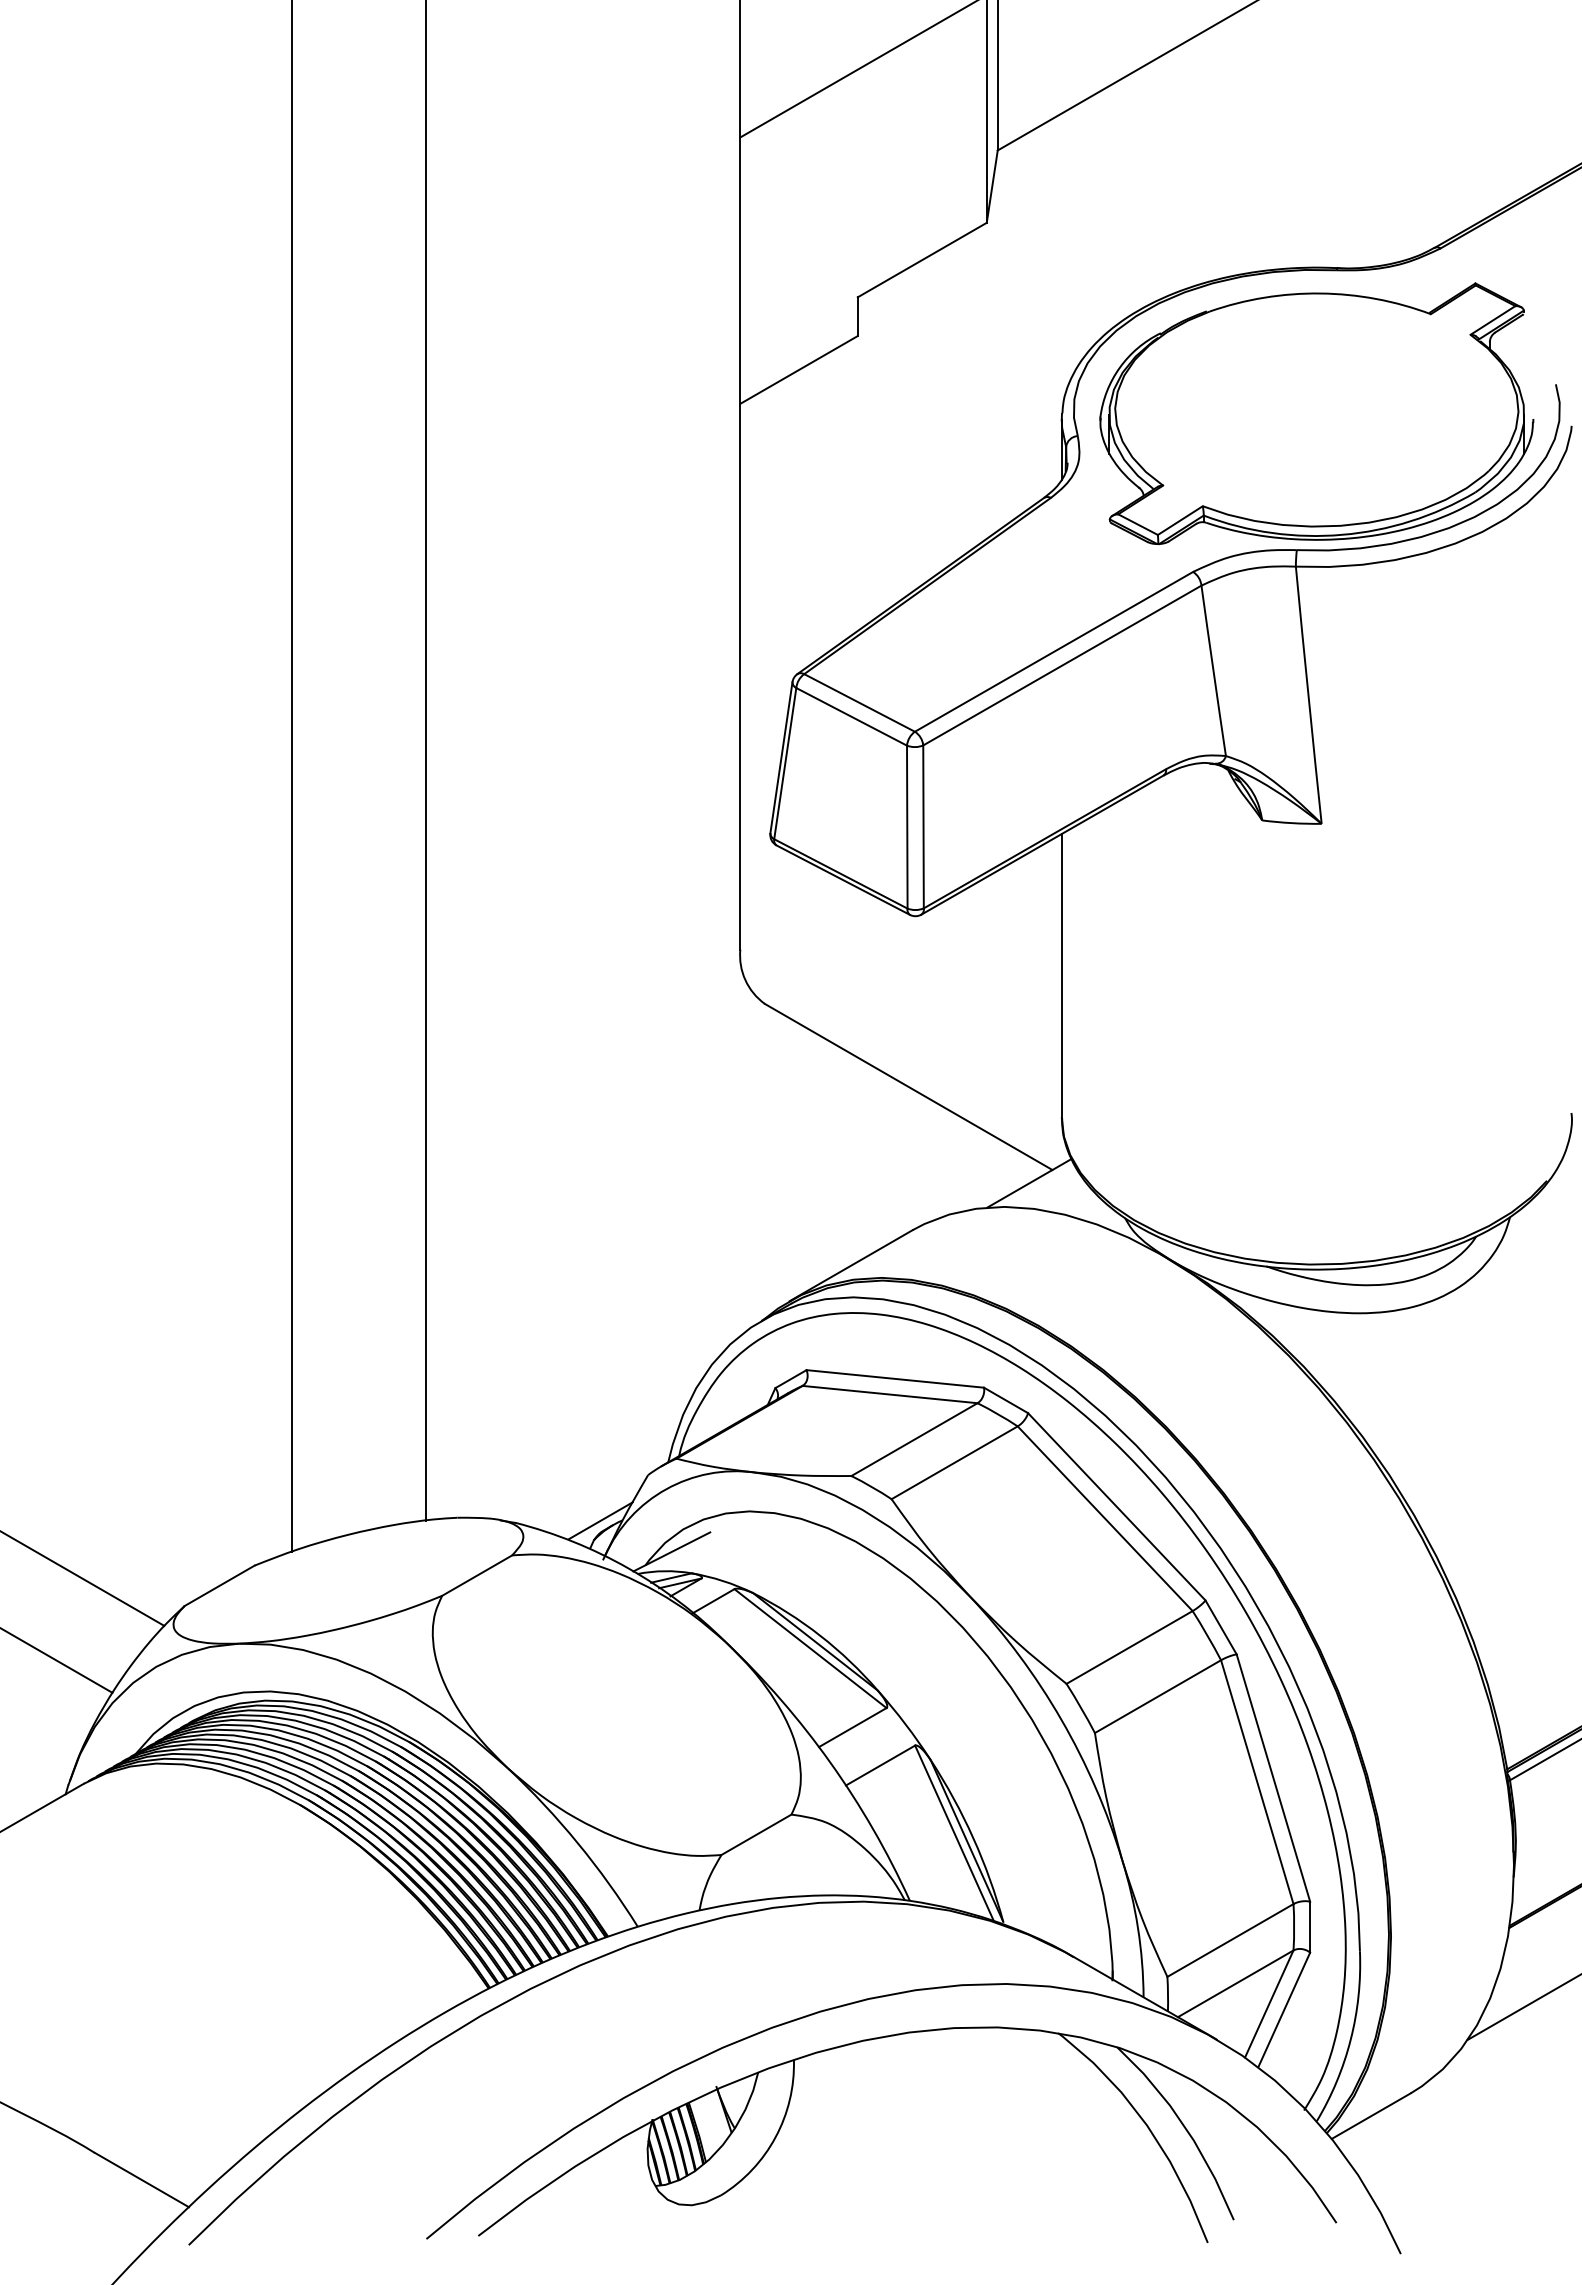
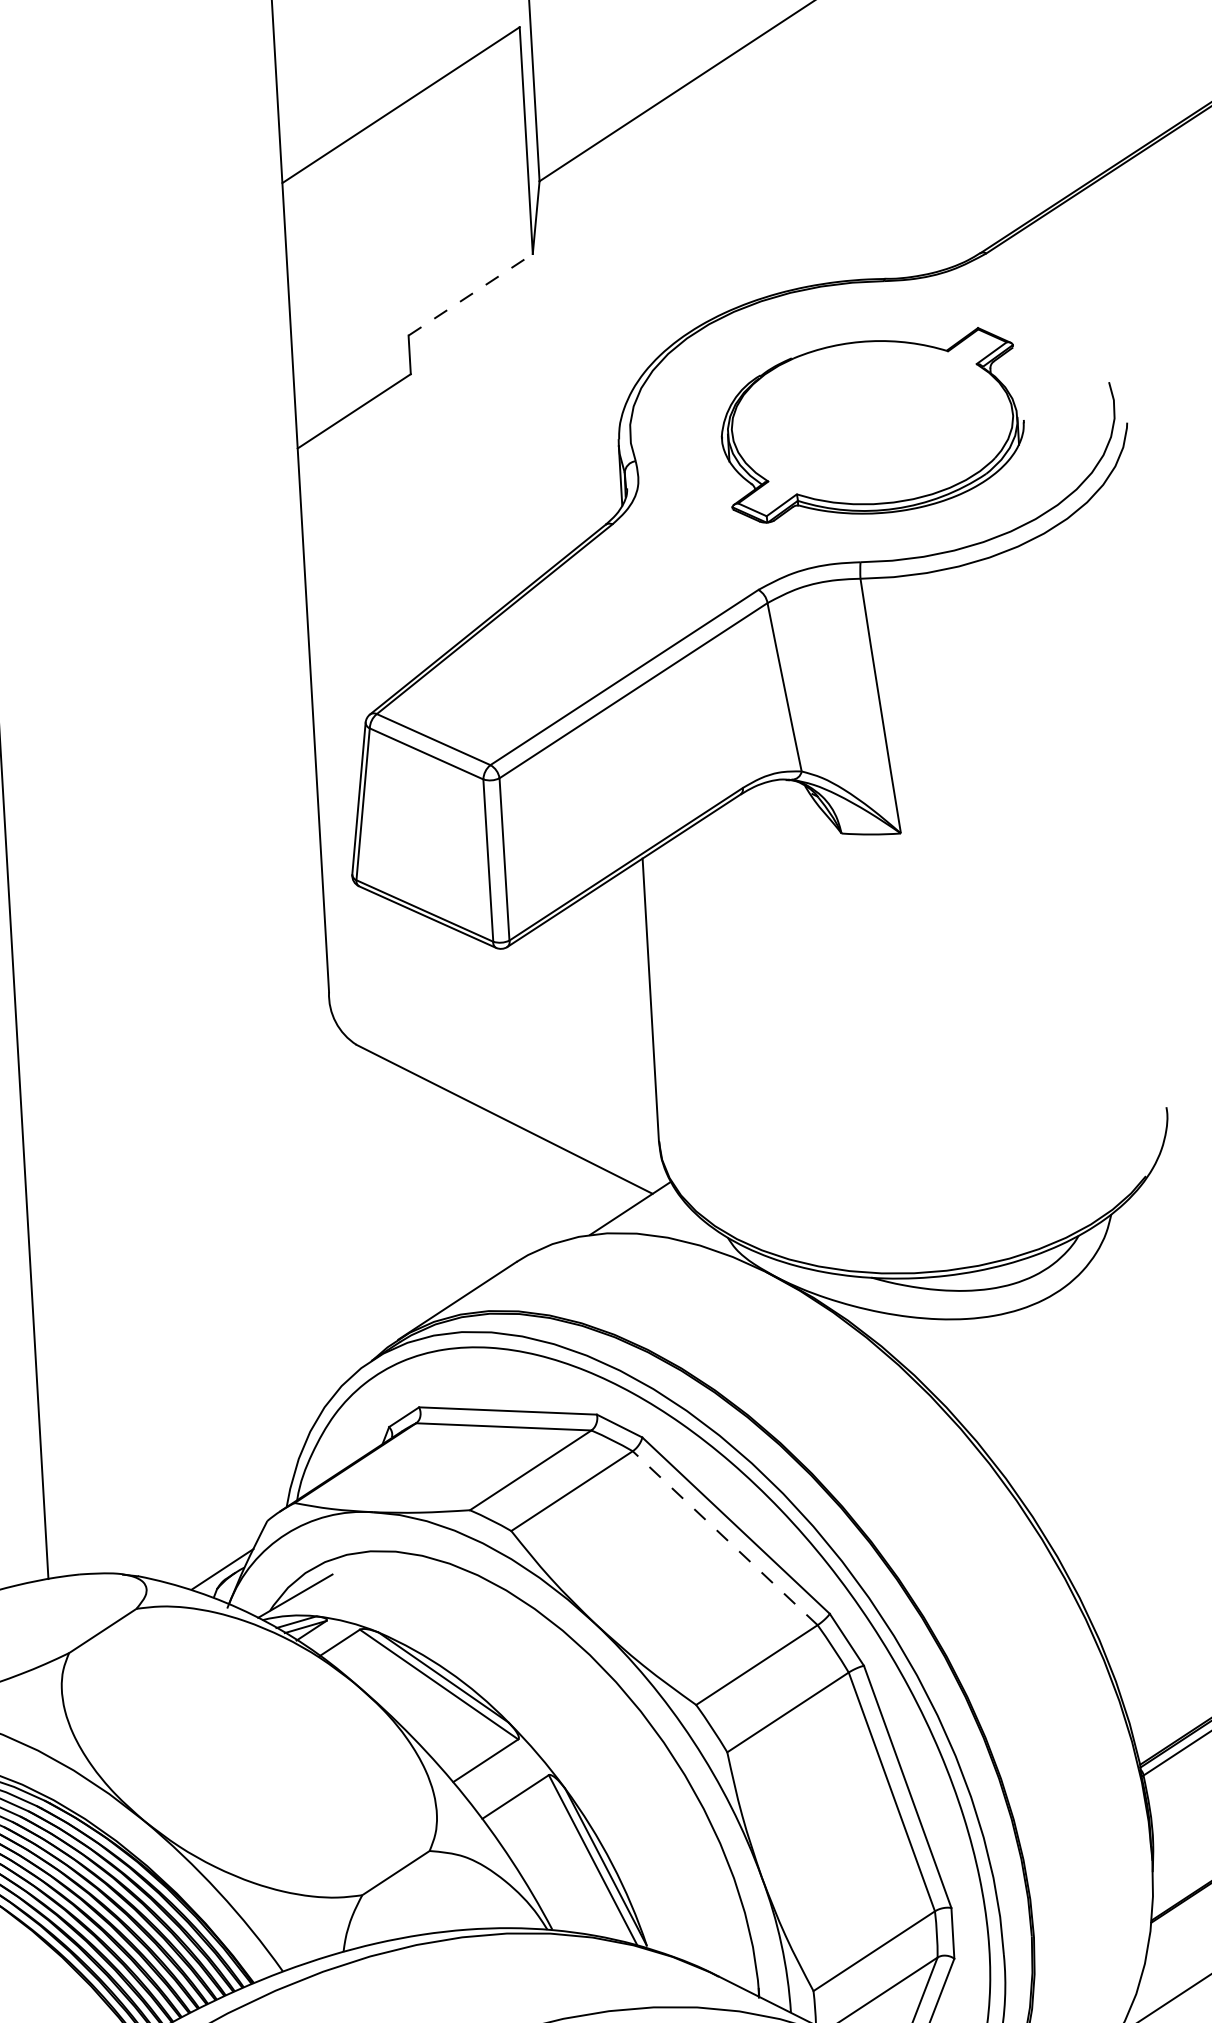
line: (922, 259) -> (470, 294), solid -> dashed
part: (1316, 413) -> (872, 425), size x0.7
line: (1104, 1518) -> (724, 1538), solid -> dashed

